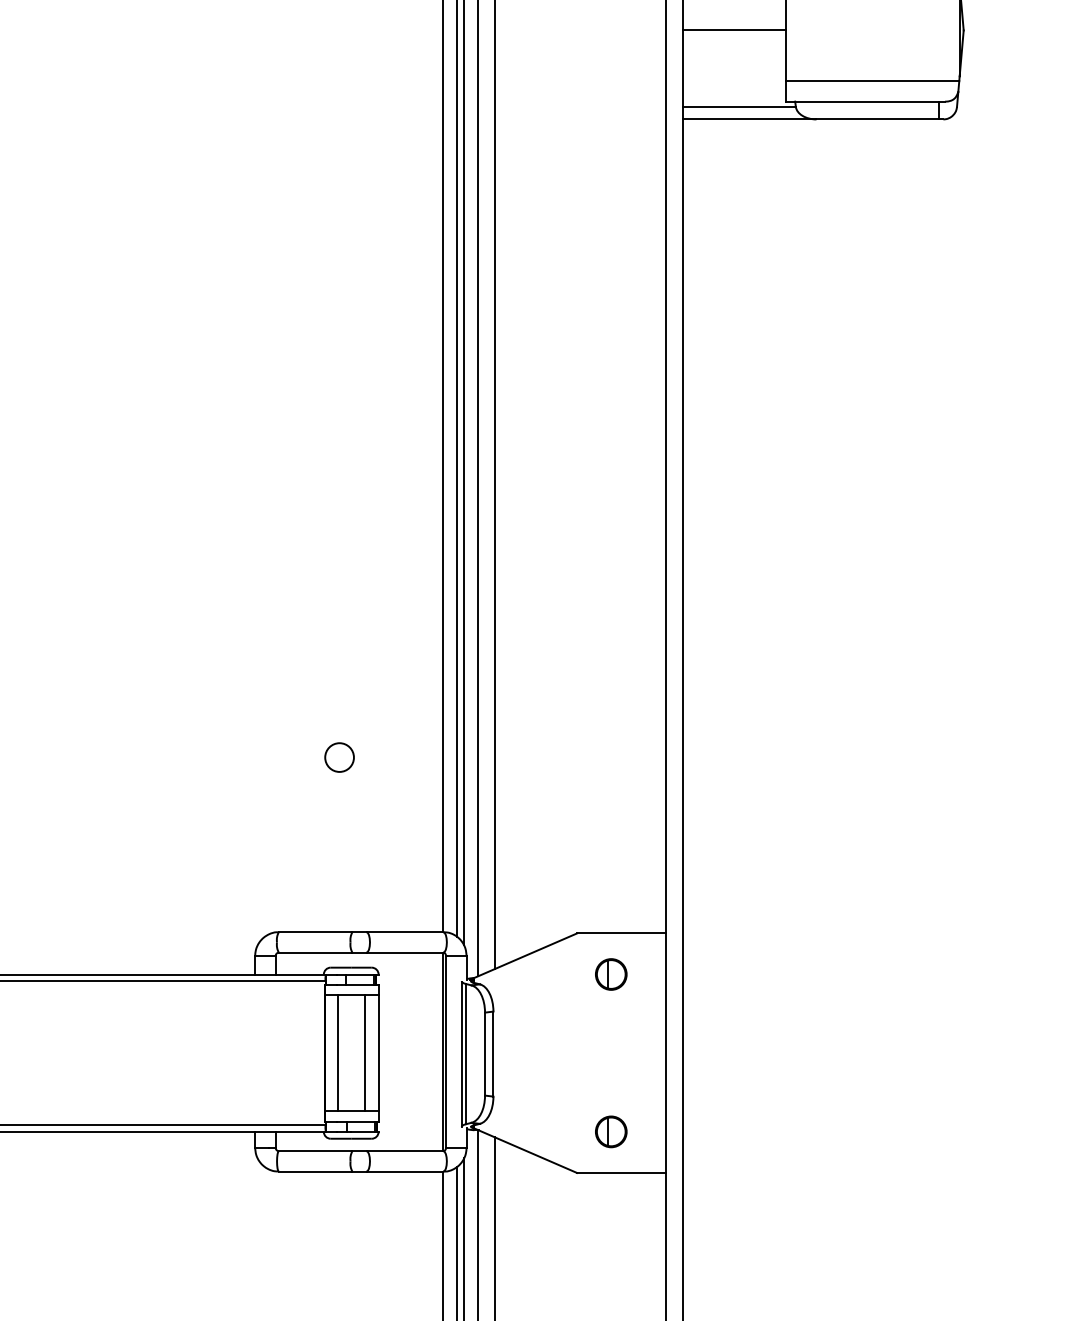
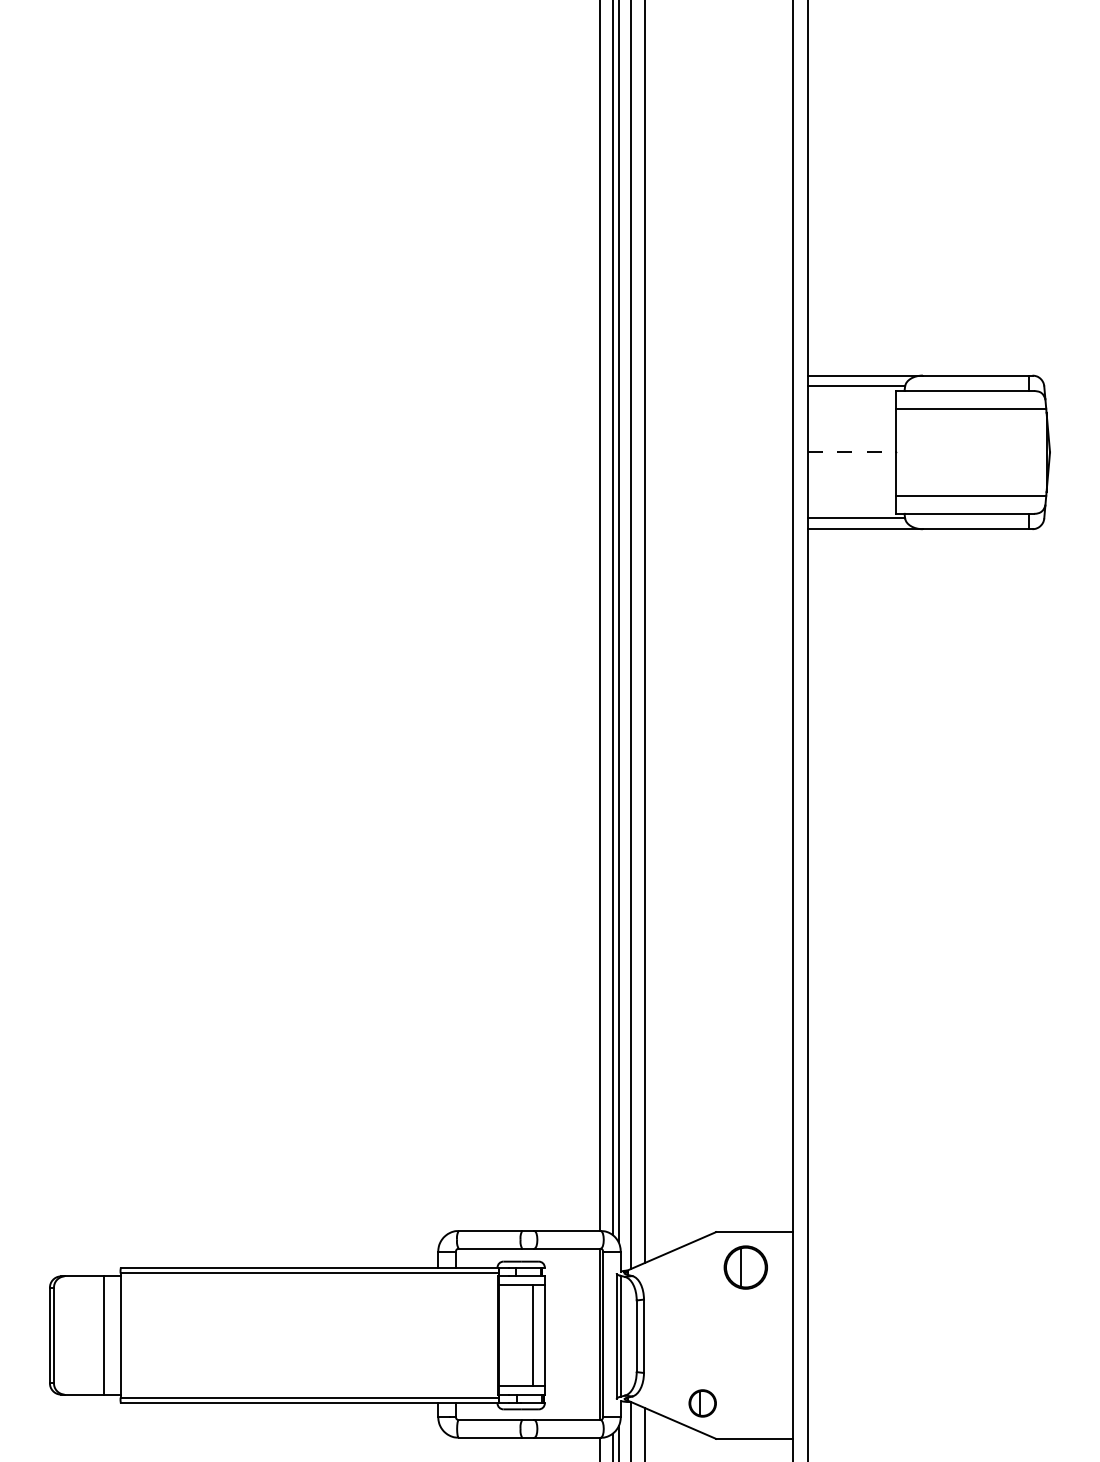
line: (734, 30) -> (852, 452), solid -> dashed
circle: (338, 756) -> (510, 1079), removed
part: (611, 974) -> (745, 1267), size x1.6
line: (337, 1053) -> (509, 1335), removed
part: (611, 1131) -> (702, 1403), moved

